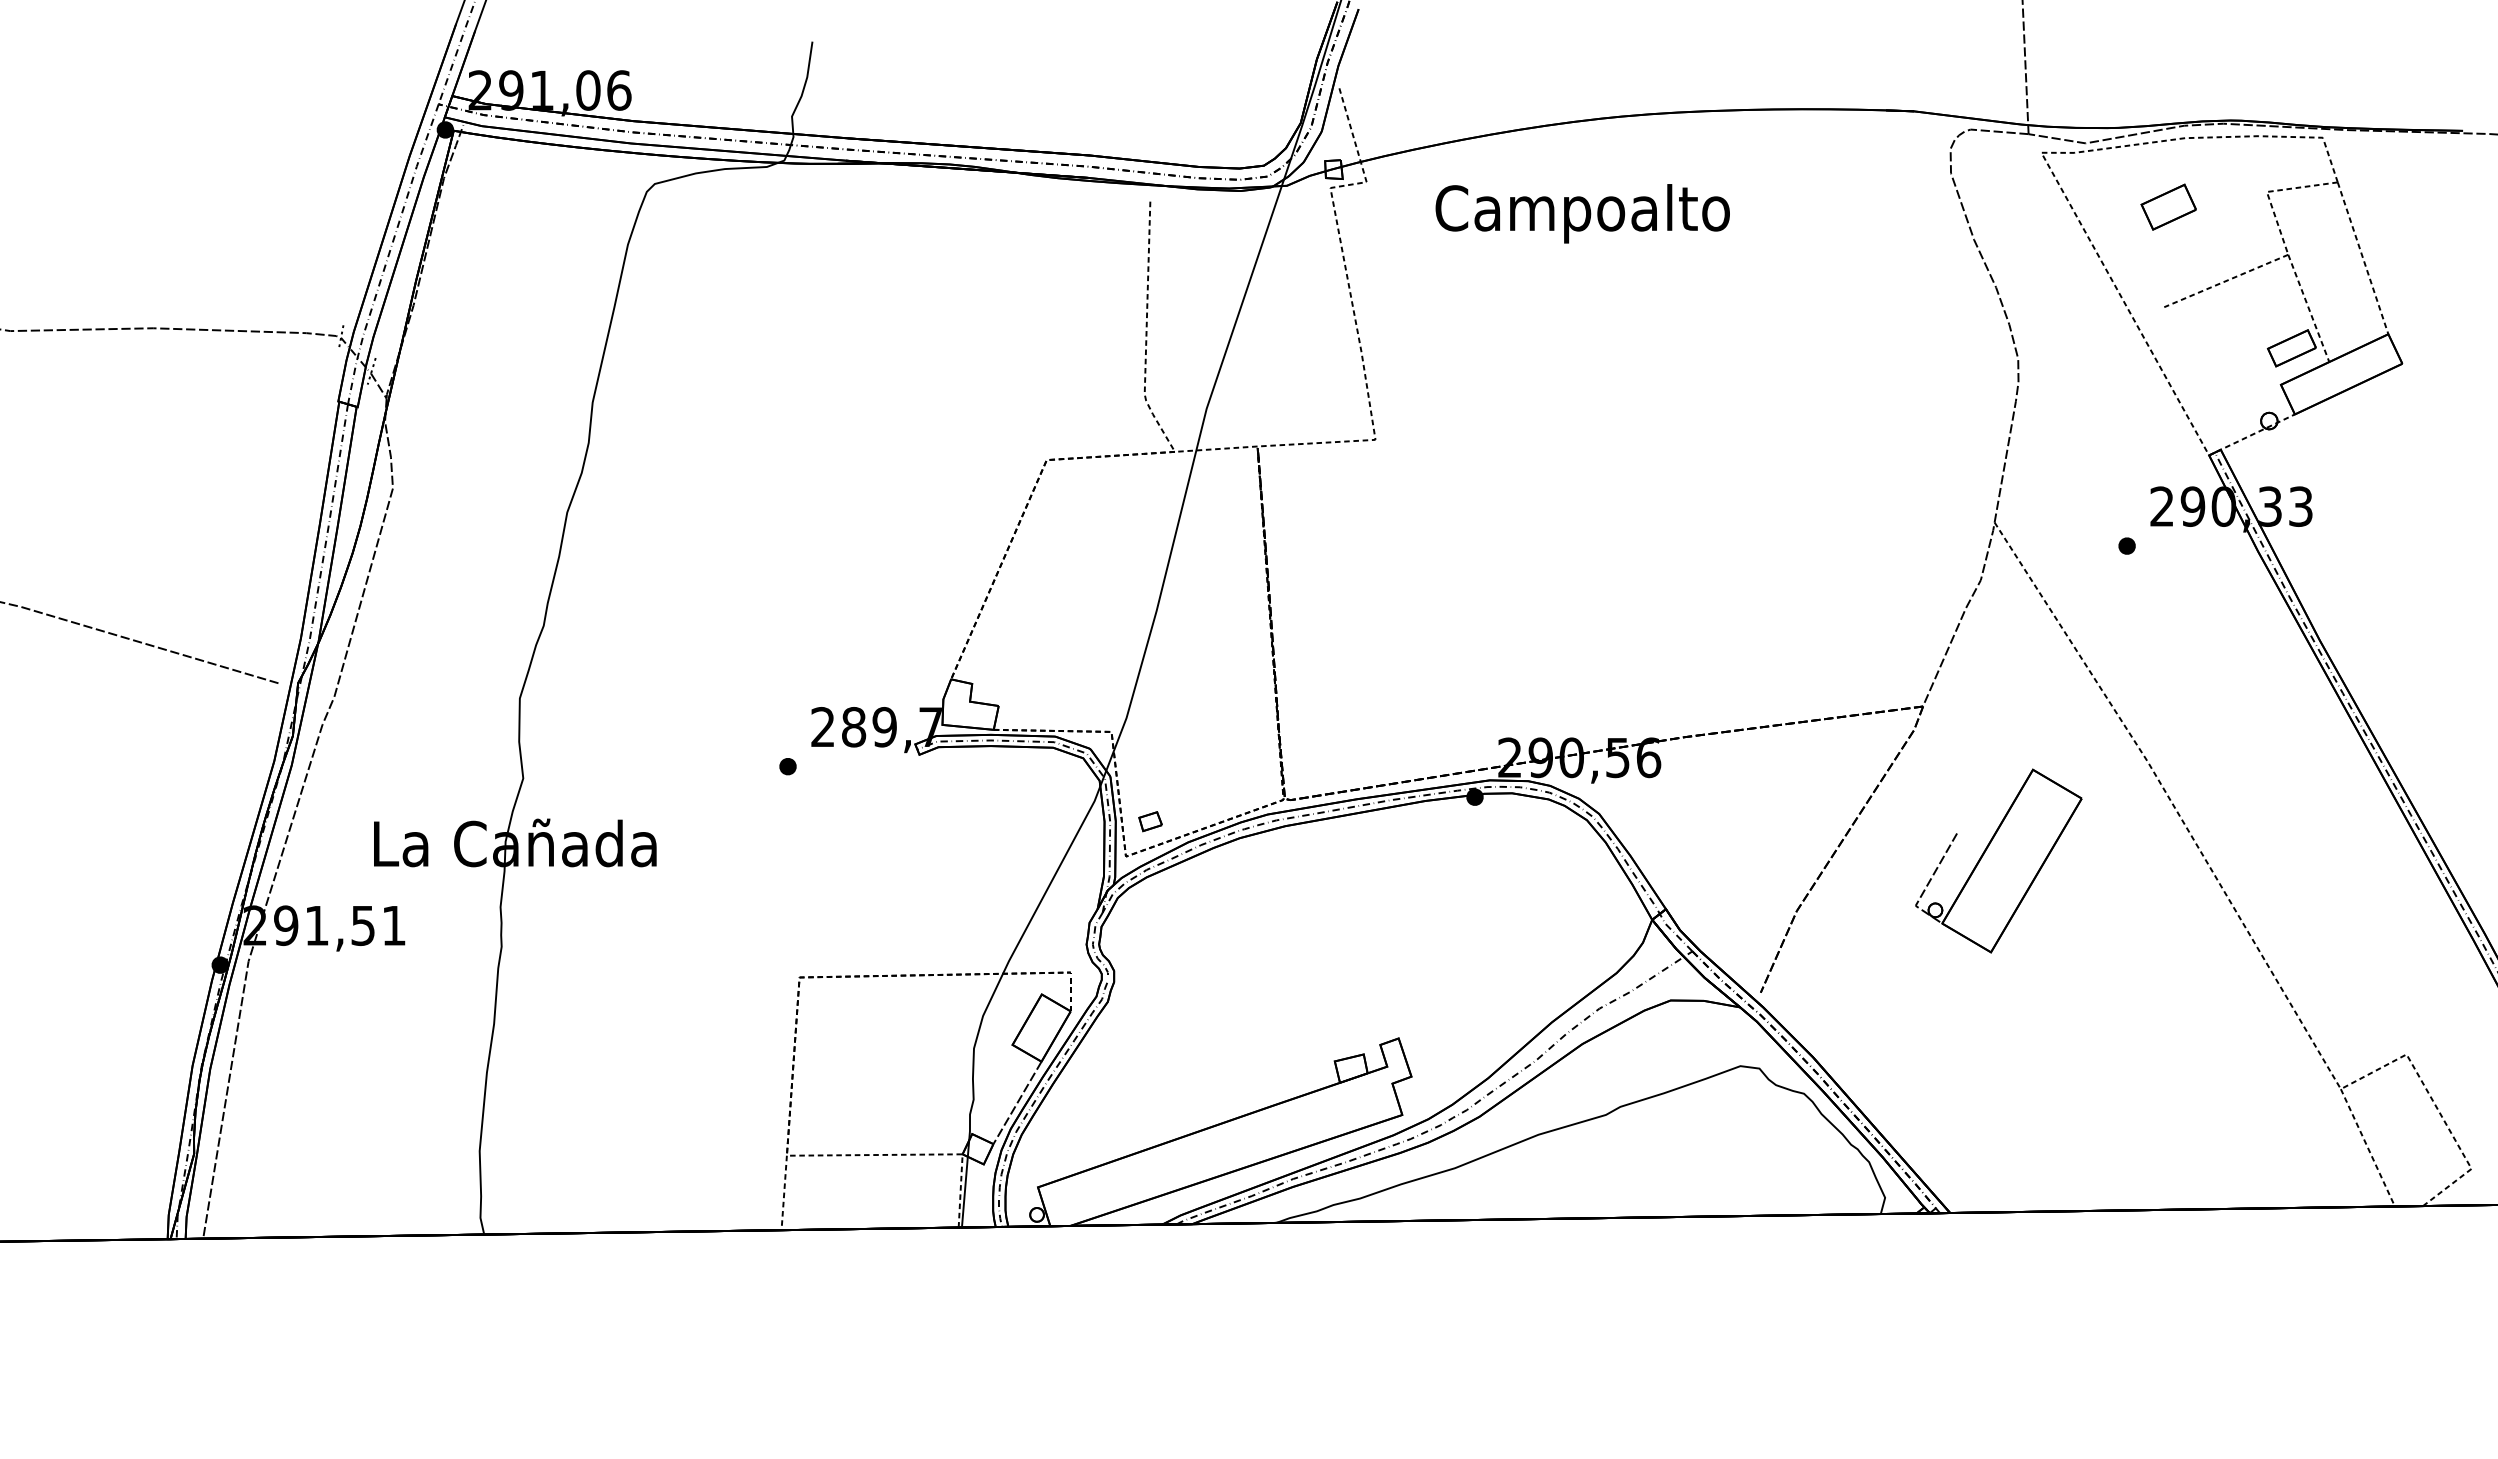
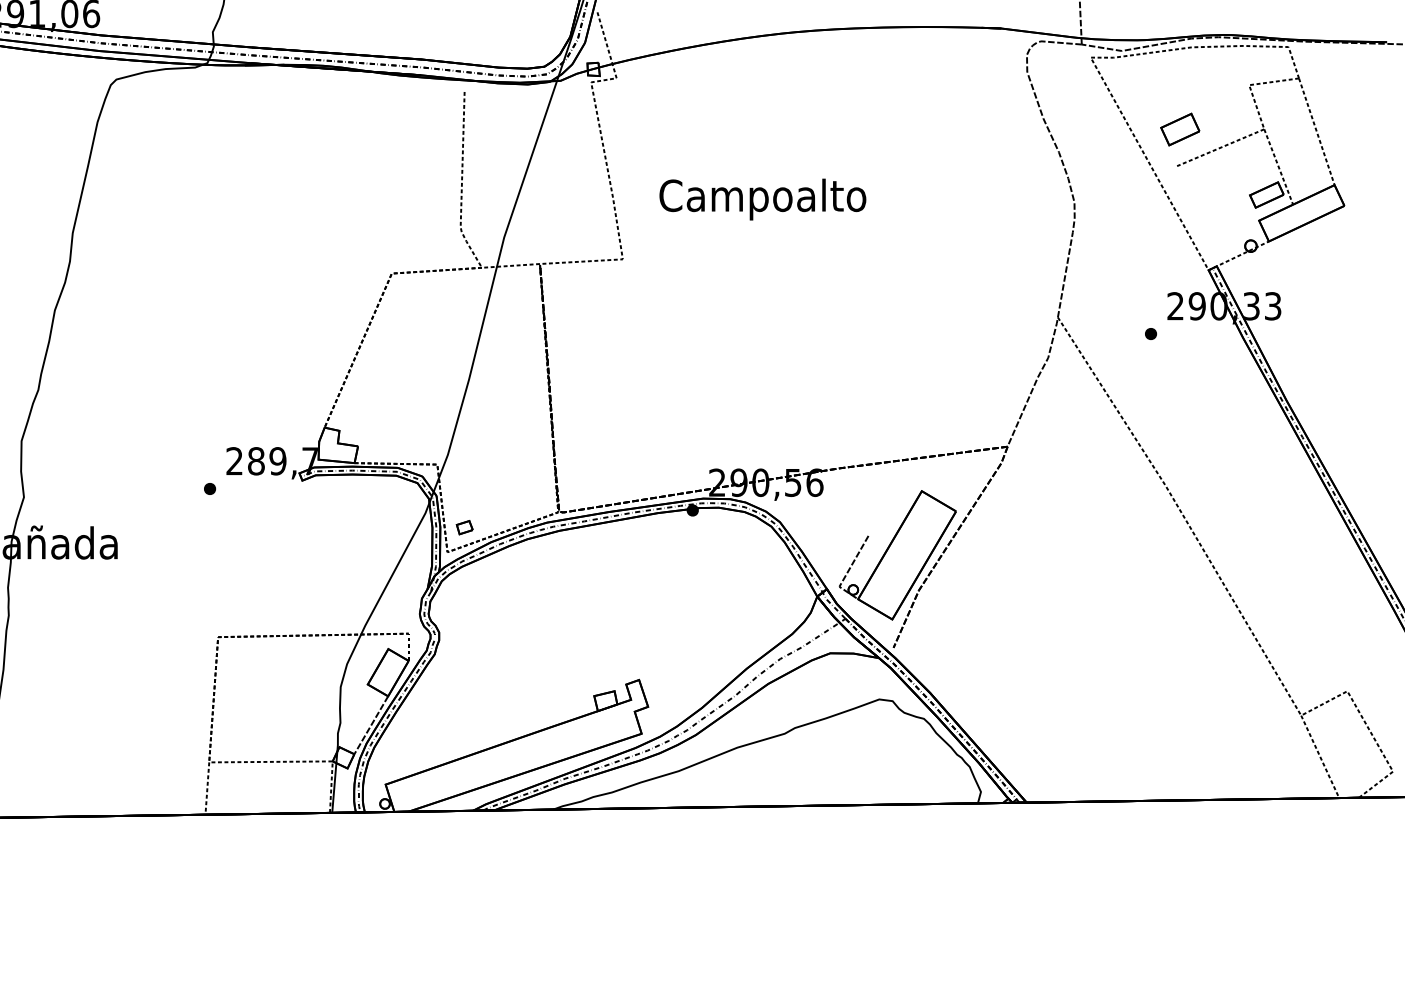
part: (2168, 206) -> (1180, 129), moved
text: (1582, 213) -> (762, 199), moved
part: (1998, 860) -> (897, 554), moved

